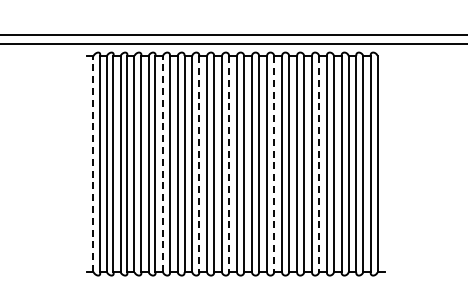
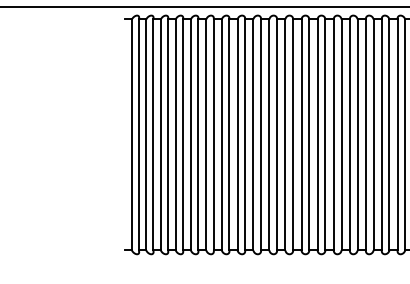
line: (93, 164) -> (131, 135), dashed -> solid
line: (162, 164) -> (205, 135), dashed -> solid
line: (199, 164) -> (245, 135), dashed -> solid
line: (229, 164) -> (277, 135), dashed -> solid
line: (274, 164) -> (325, 135), dashed -> solid
line: (319, 164) -> (373, 135), dashed -> solid

